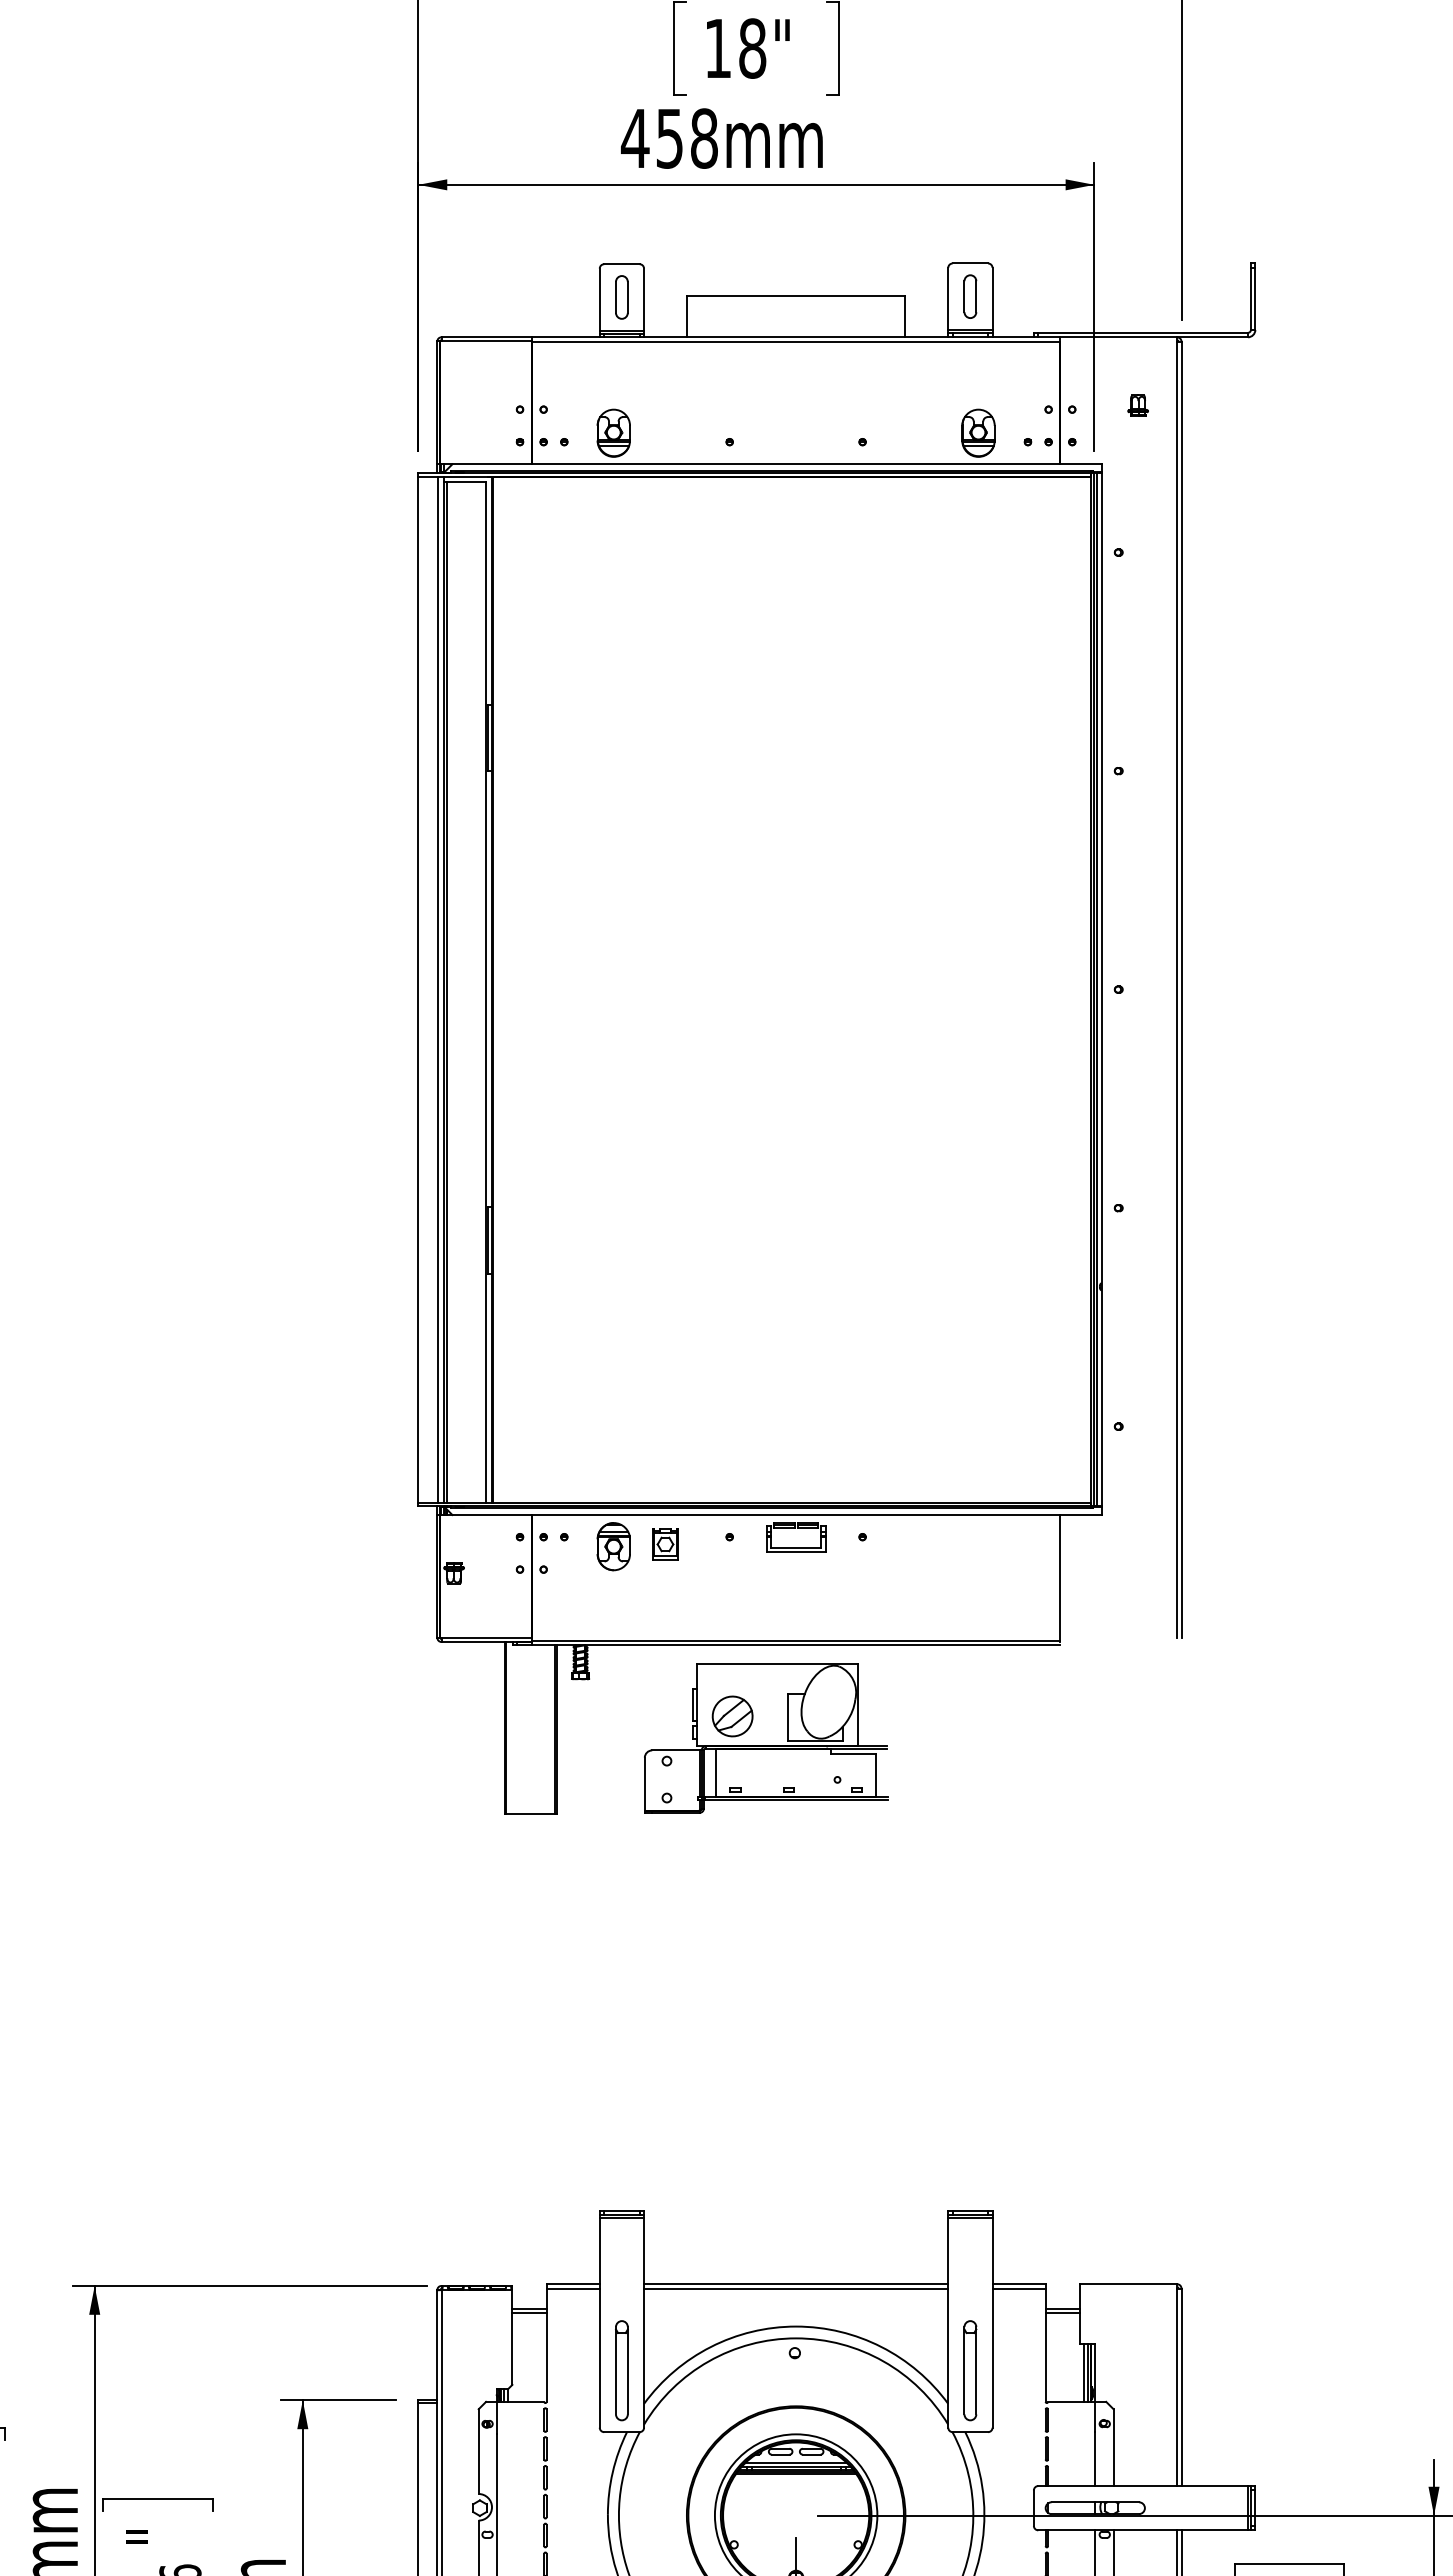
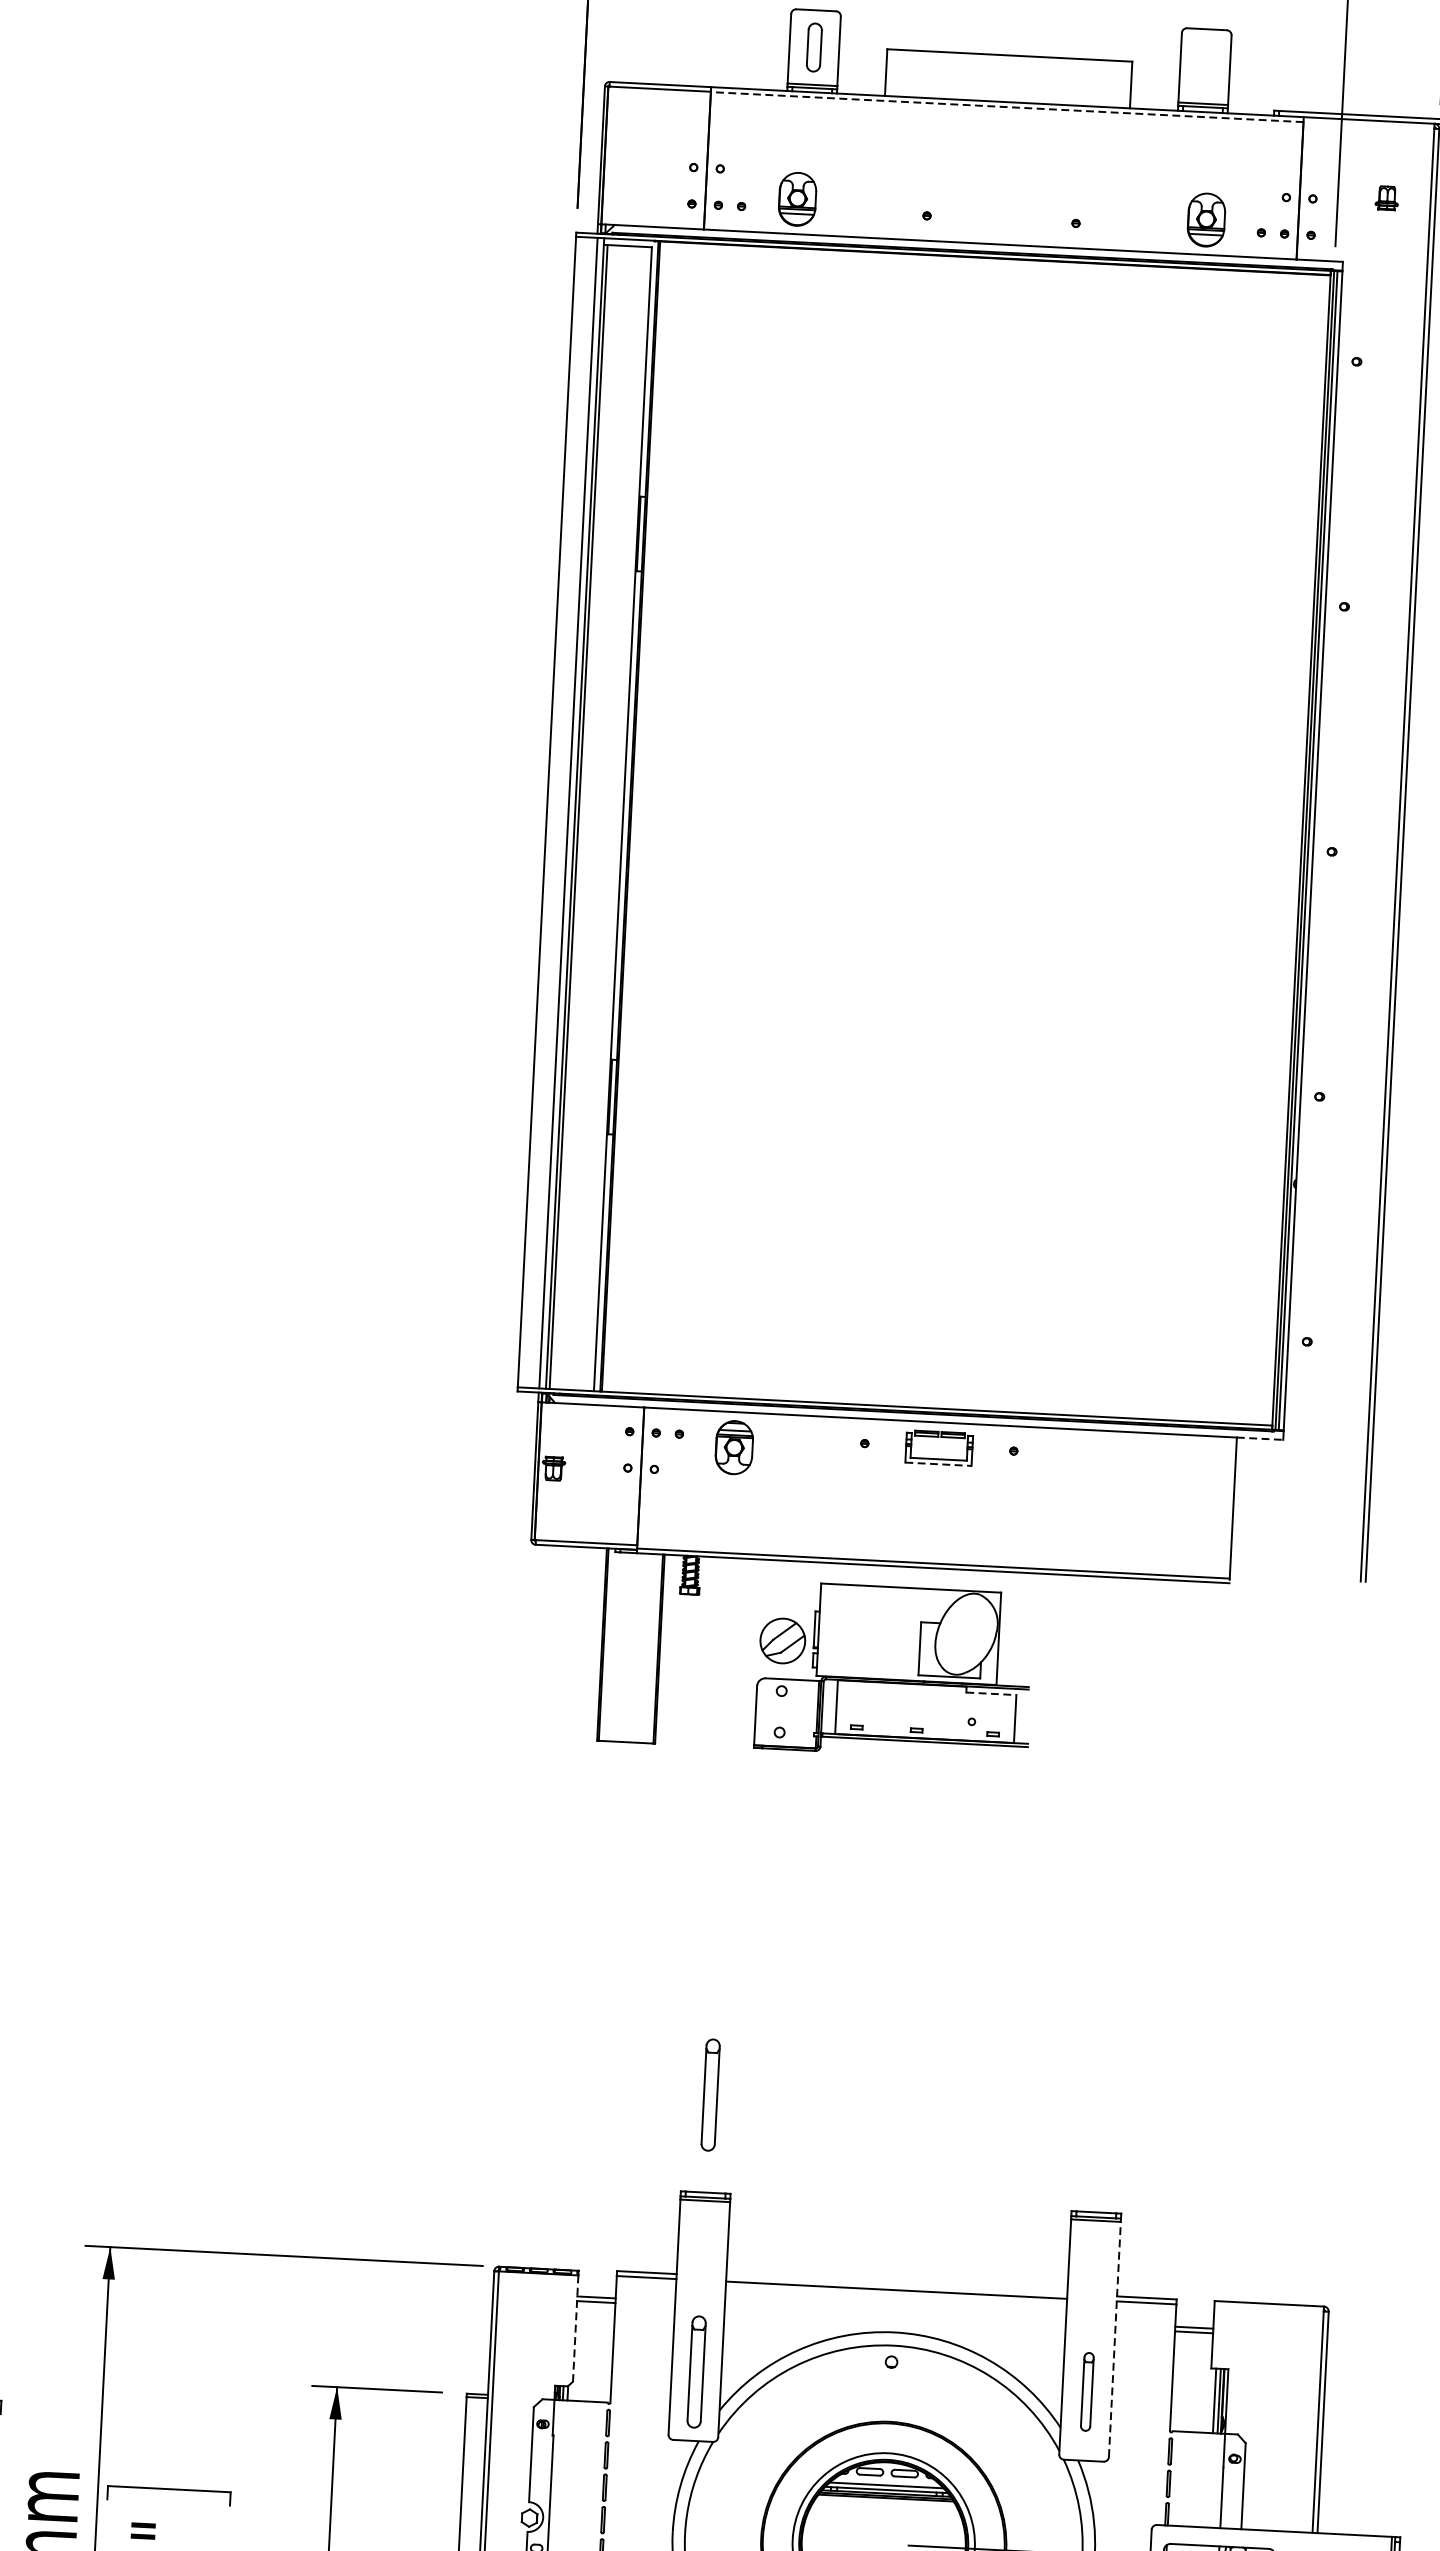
part: (970, 296) -> (1205, 66), removed
line: (795, 341) -> (1006, 106), solid -> dashed
line: (1081, 1515) -> (1260, 1439), solid -> dashed
part: (665, 1544) -> (792, 1448), removed
line: (796, 1552) -> (938, 1464), solid -> dashed
part: (732, 1716) -> (782, 1641), moved
line: (854, 1754) -> (992, 1694), solid -> dashed
part: (621, 2123) -> (710, 2094), added
line: (796, 2284) -> (897, 2285), removed
line: (992, 2322) -> (1114, 2339), solid -> dashed
line: (512, 2337) -> (575, 2328), solid -> dashed
part: (970, 2370) -> (1087, 2391), size x0.7

